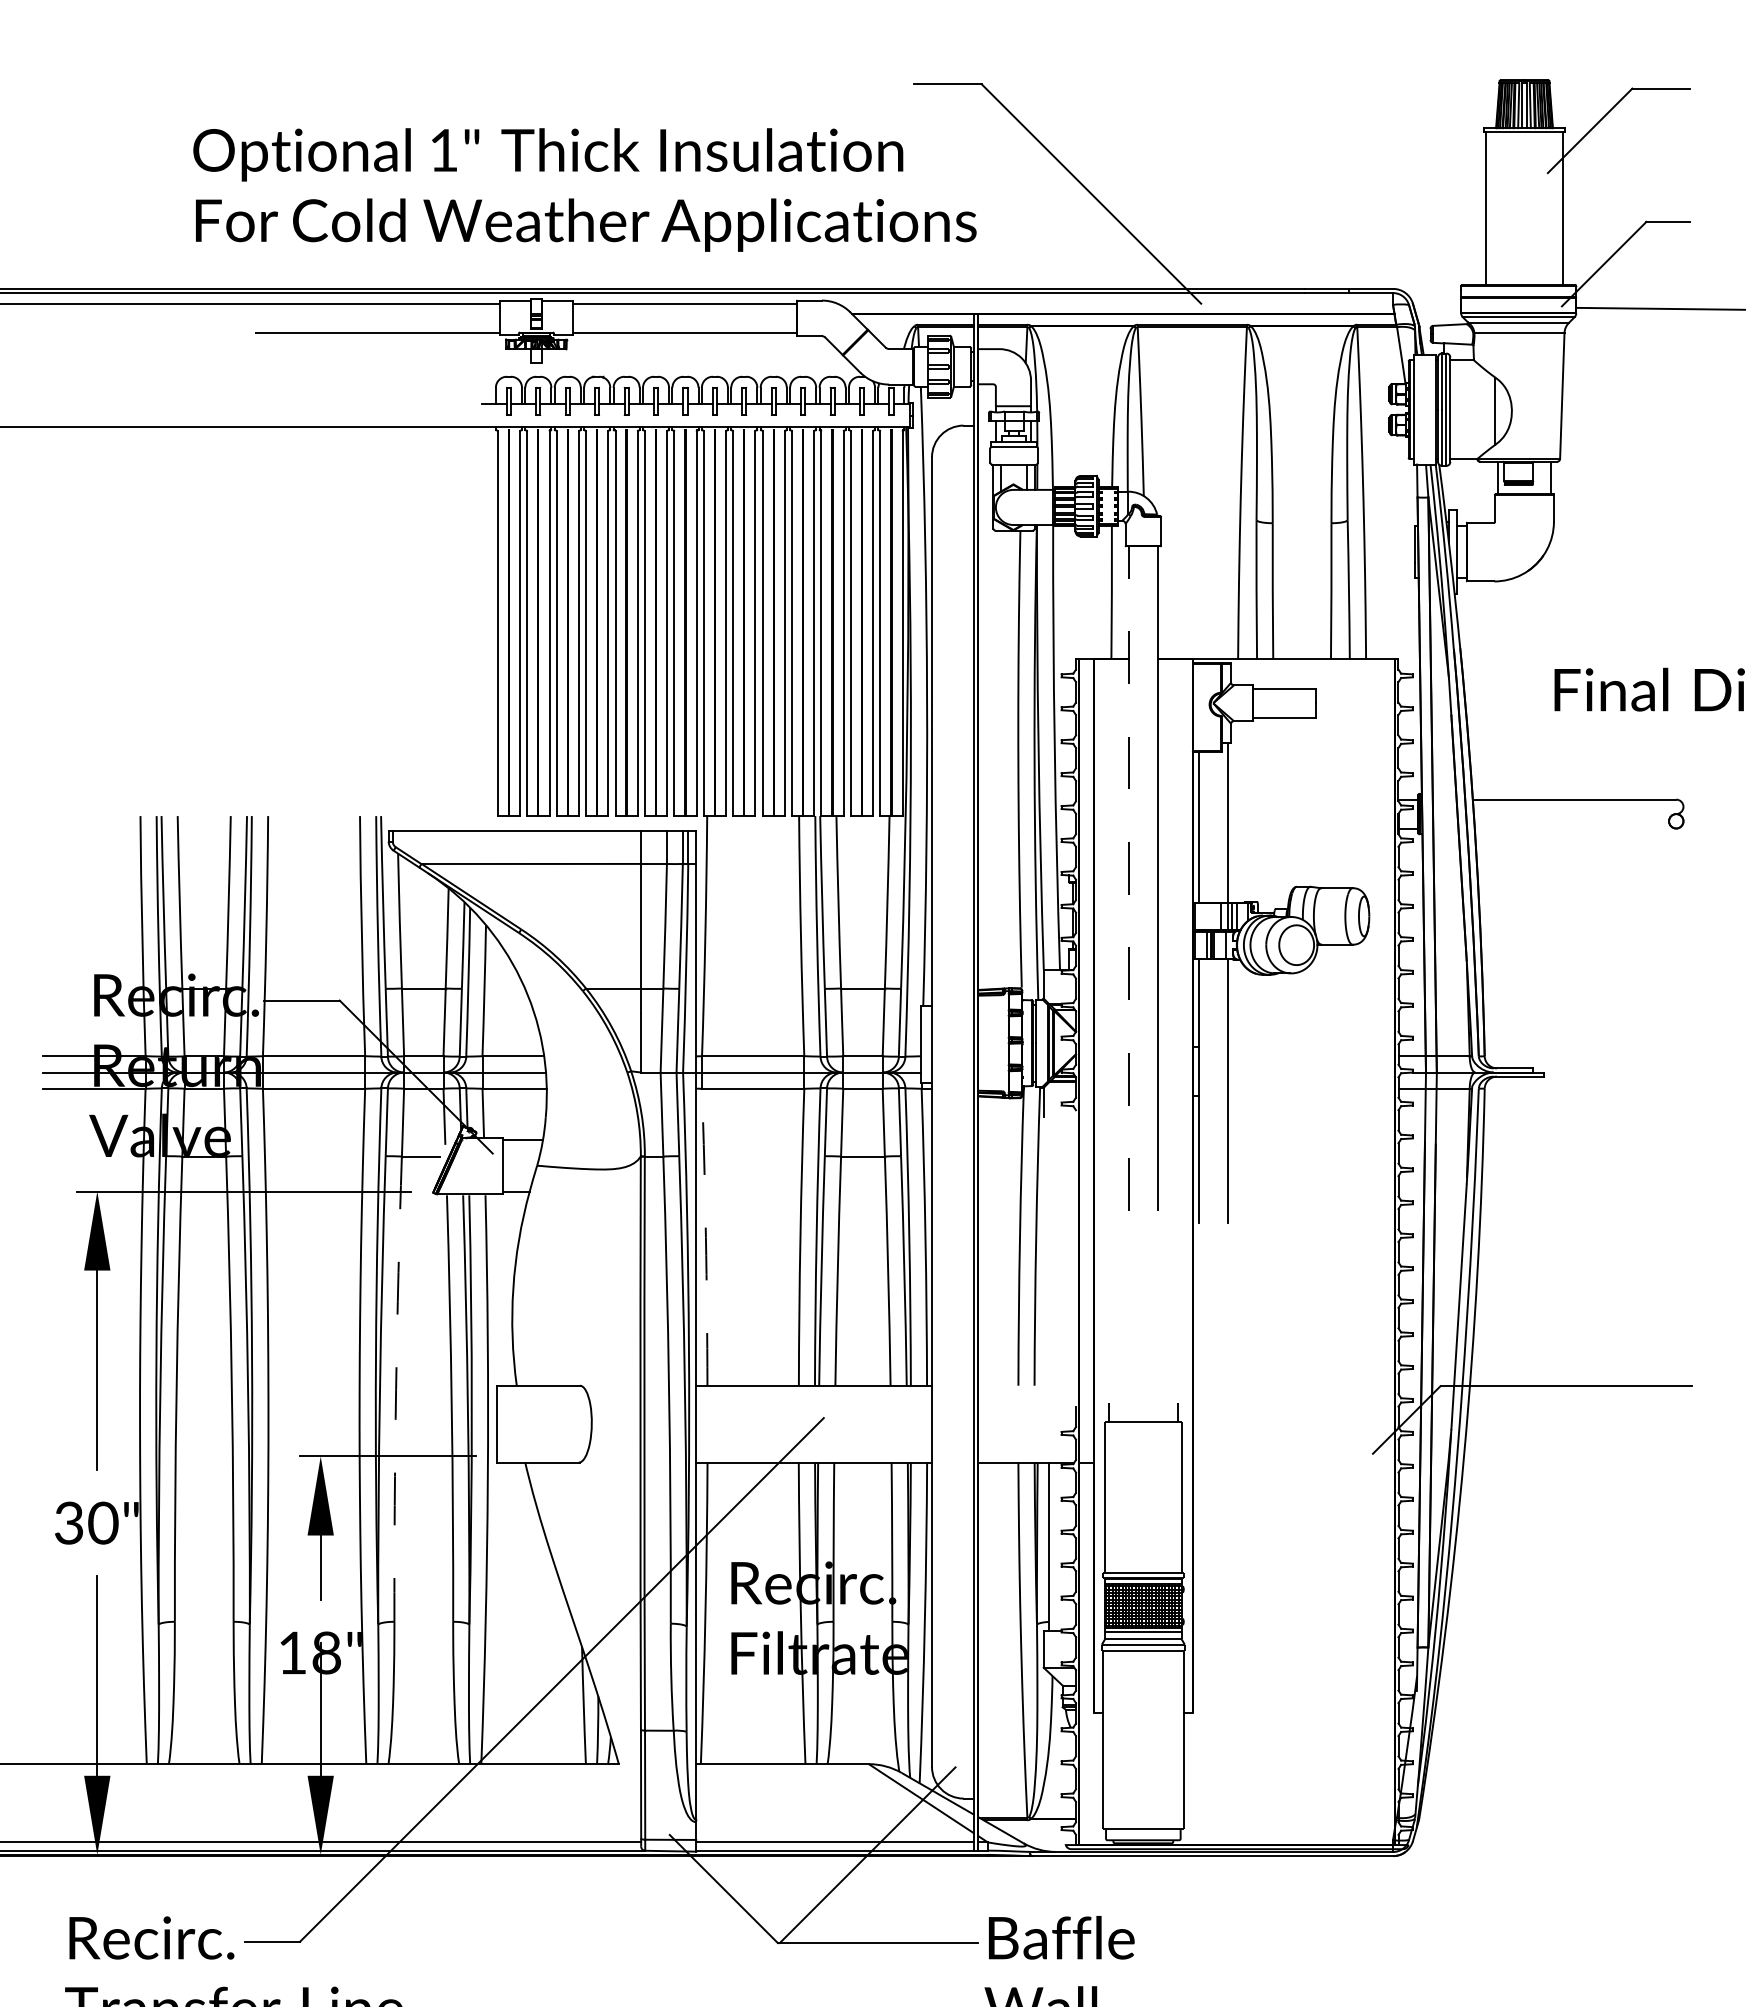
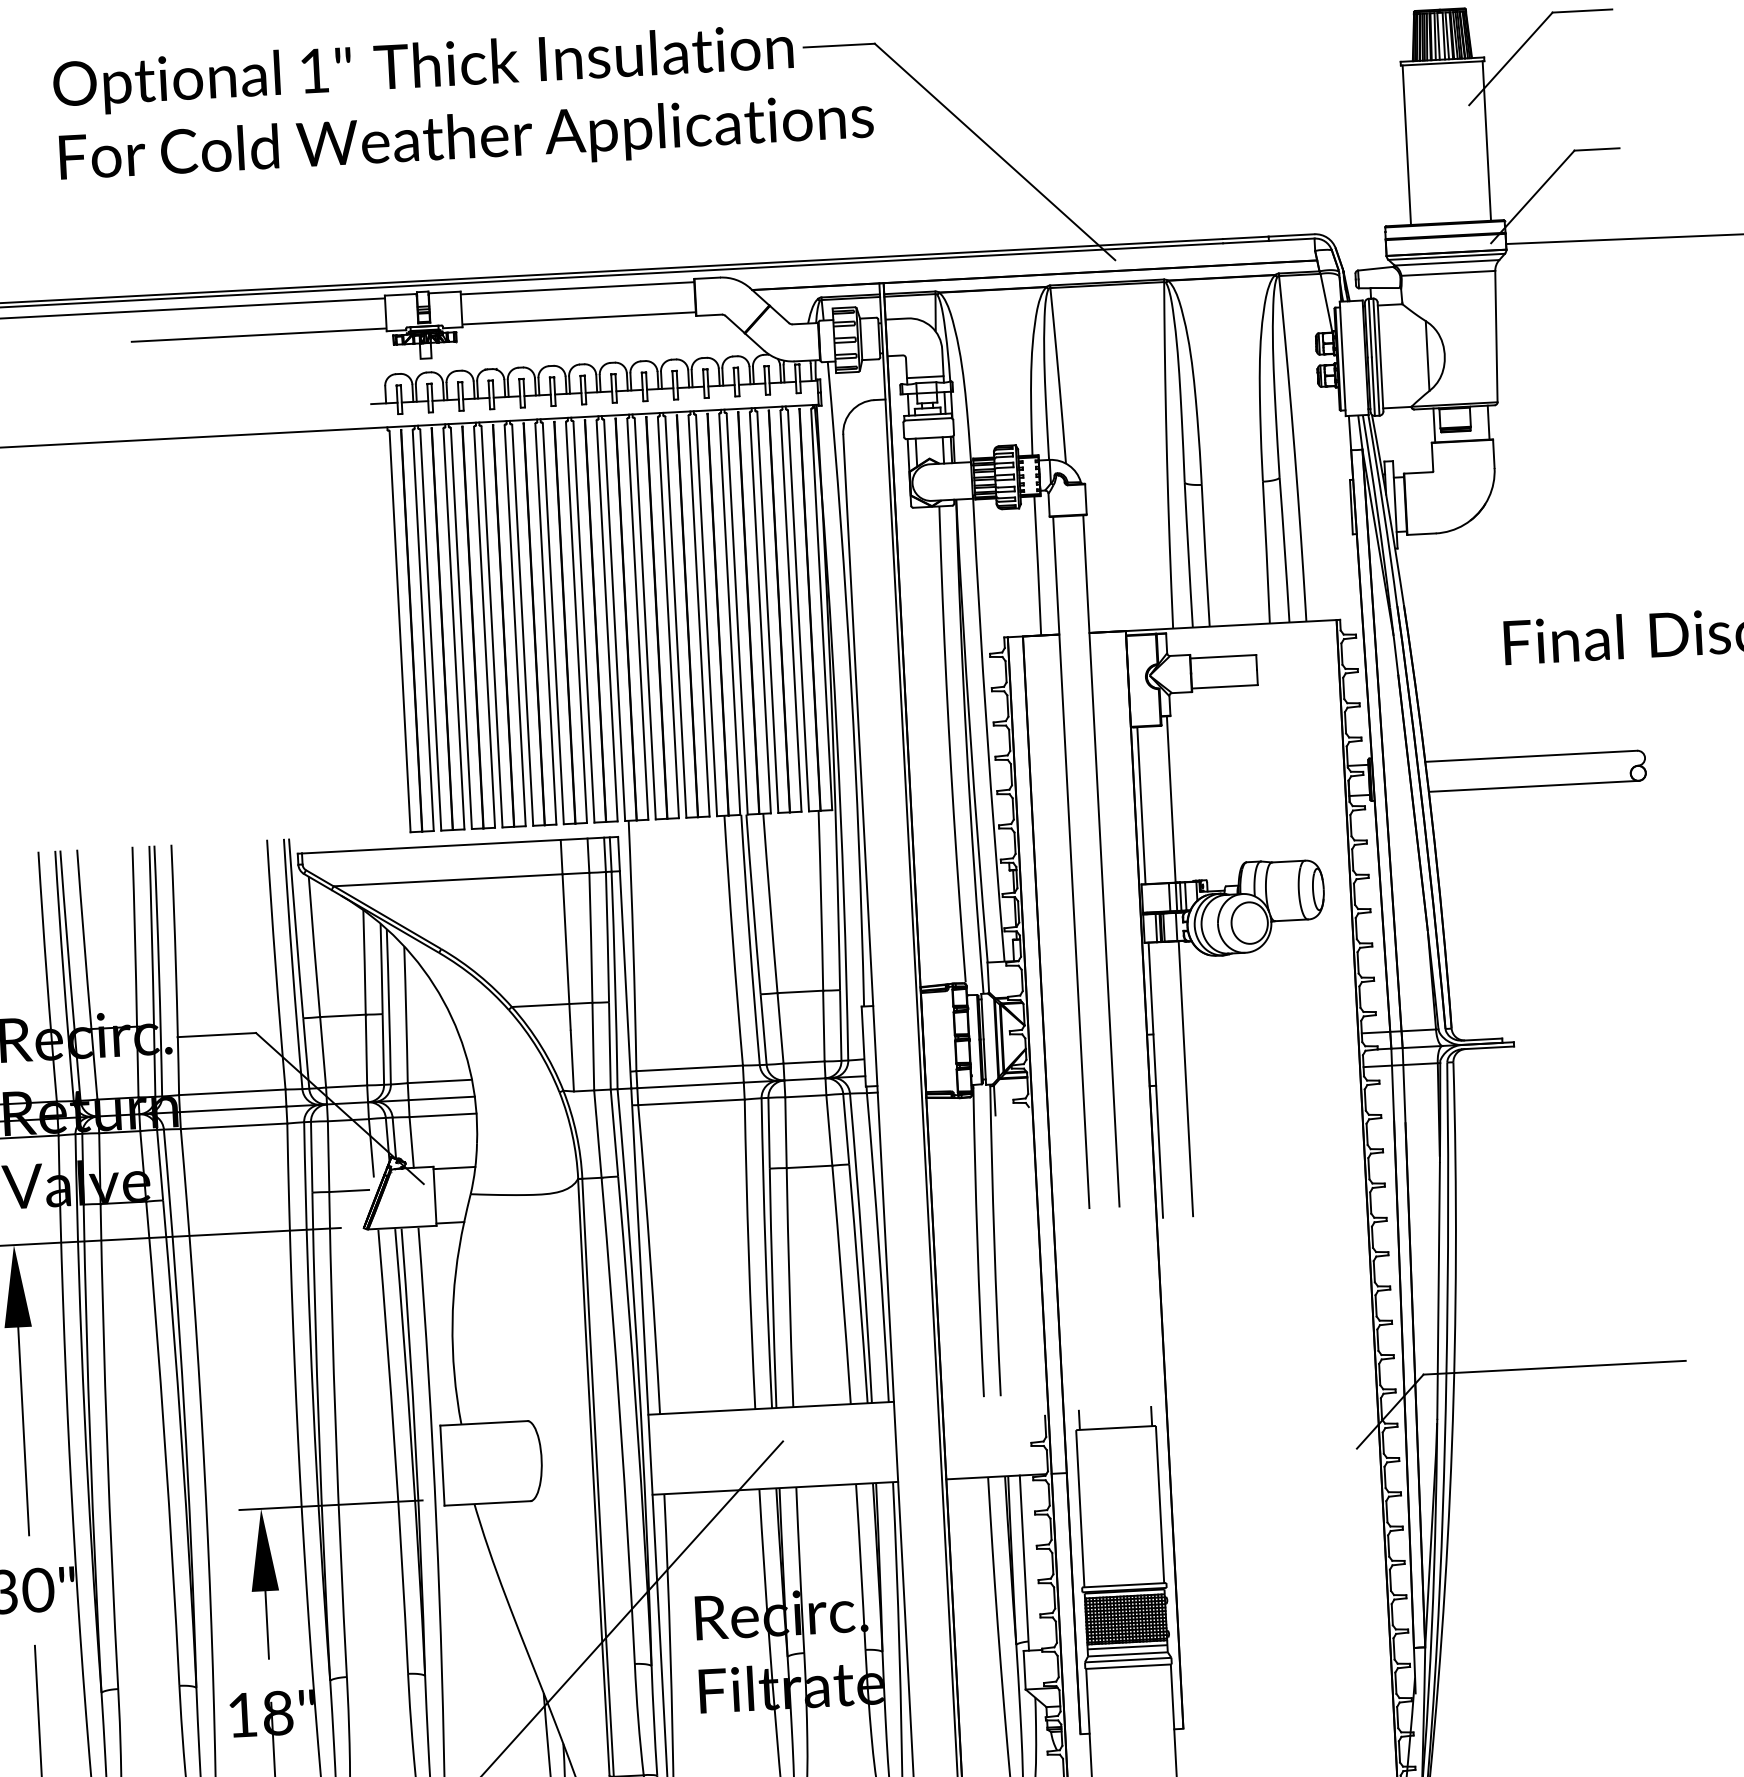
text: (584, 189) -> (462, 104), moved
line: (1575, 828) -> (1533, 786), added
line: (1128, 878) -> (1070, 862), dashed -> solid
arc: (705, 1237) -> (649, 1259), dashed -> solid
arc: (396, 1389) -> (336, 1435), dashed -> solid

